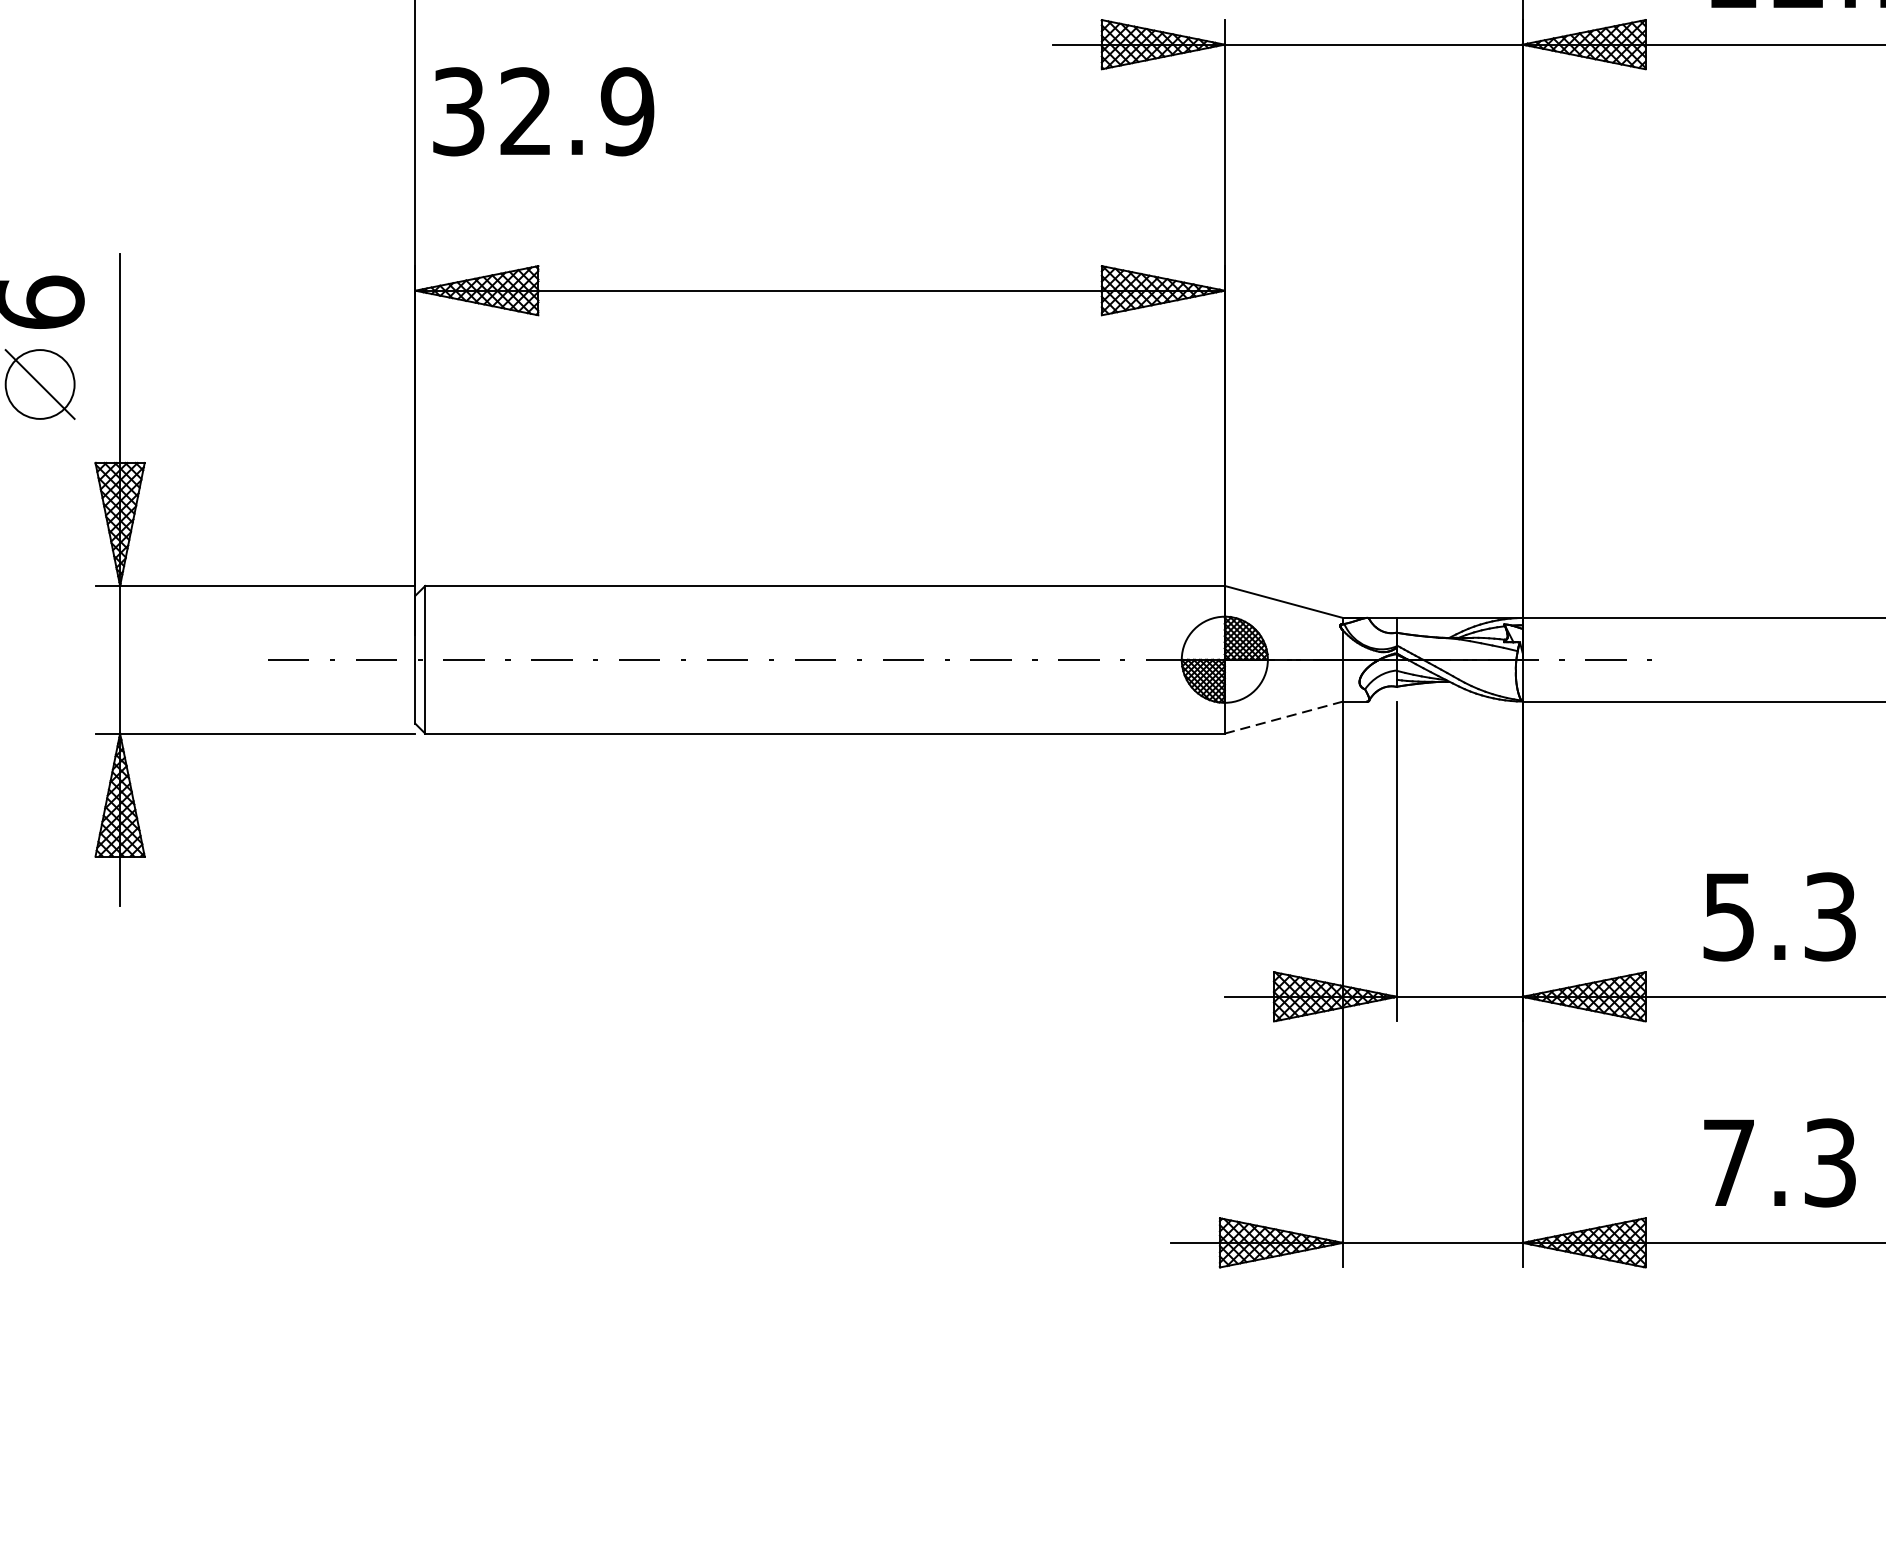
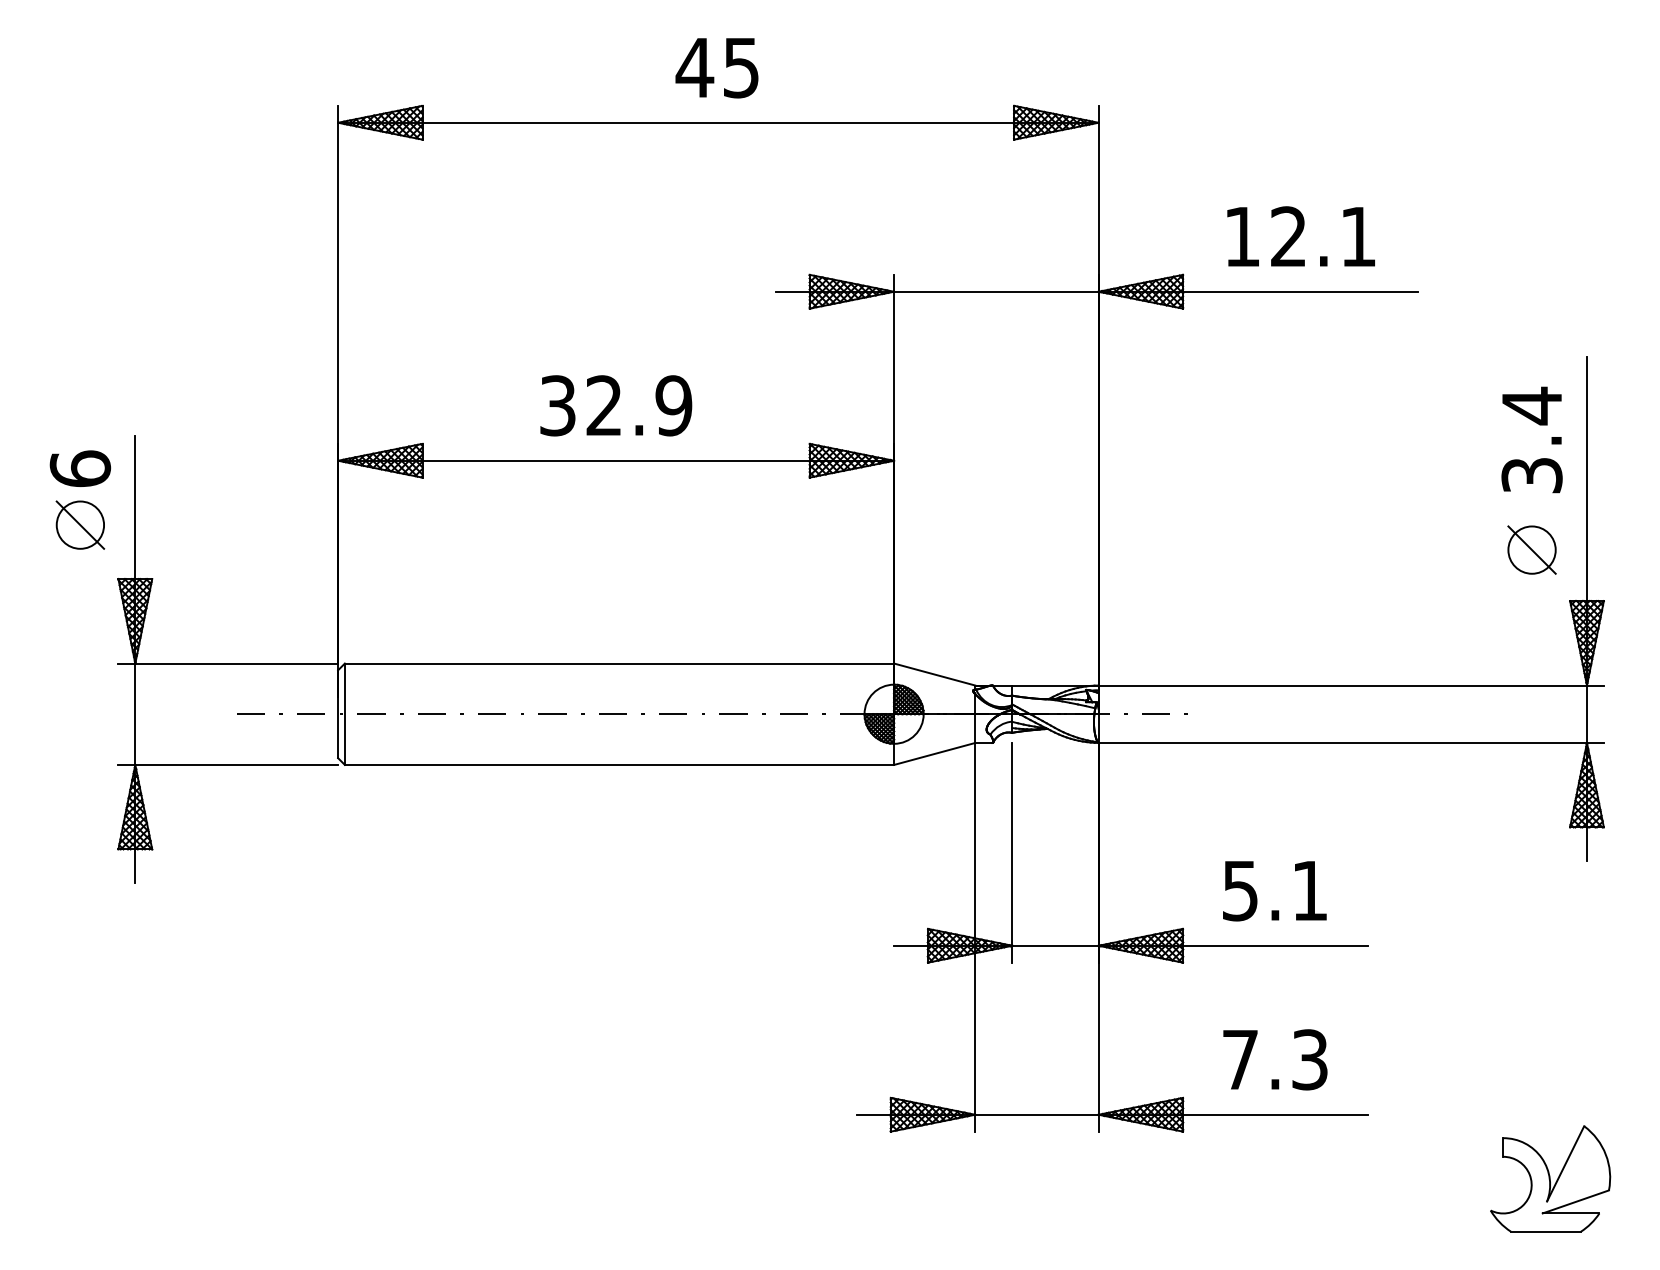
text: (544, 111) -> (616, 405), moved
line: (1285, 716) -> (935, 753), dashed -> solid
text: (1829, 916) -> (1309, 890), 5.3 -> 5.1

